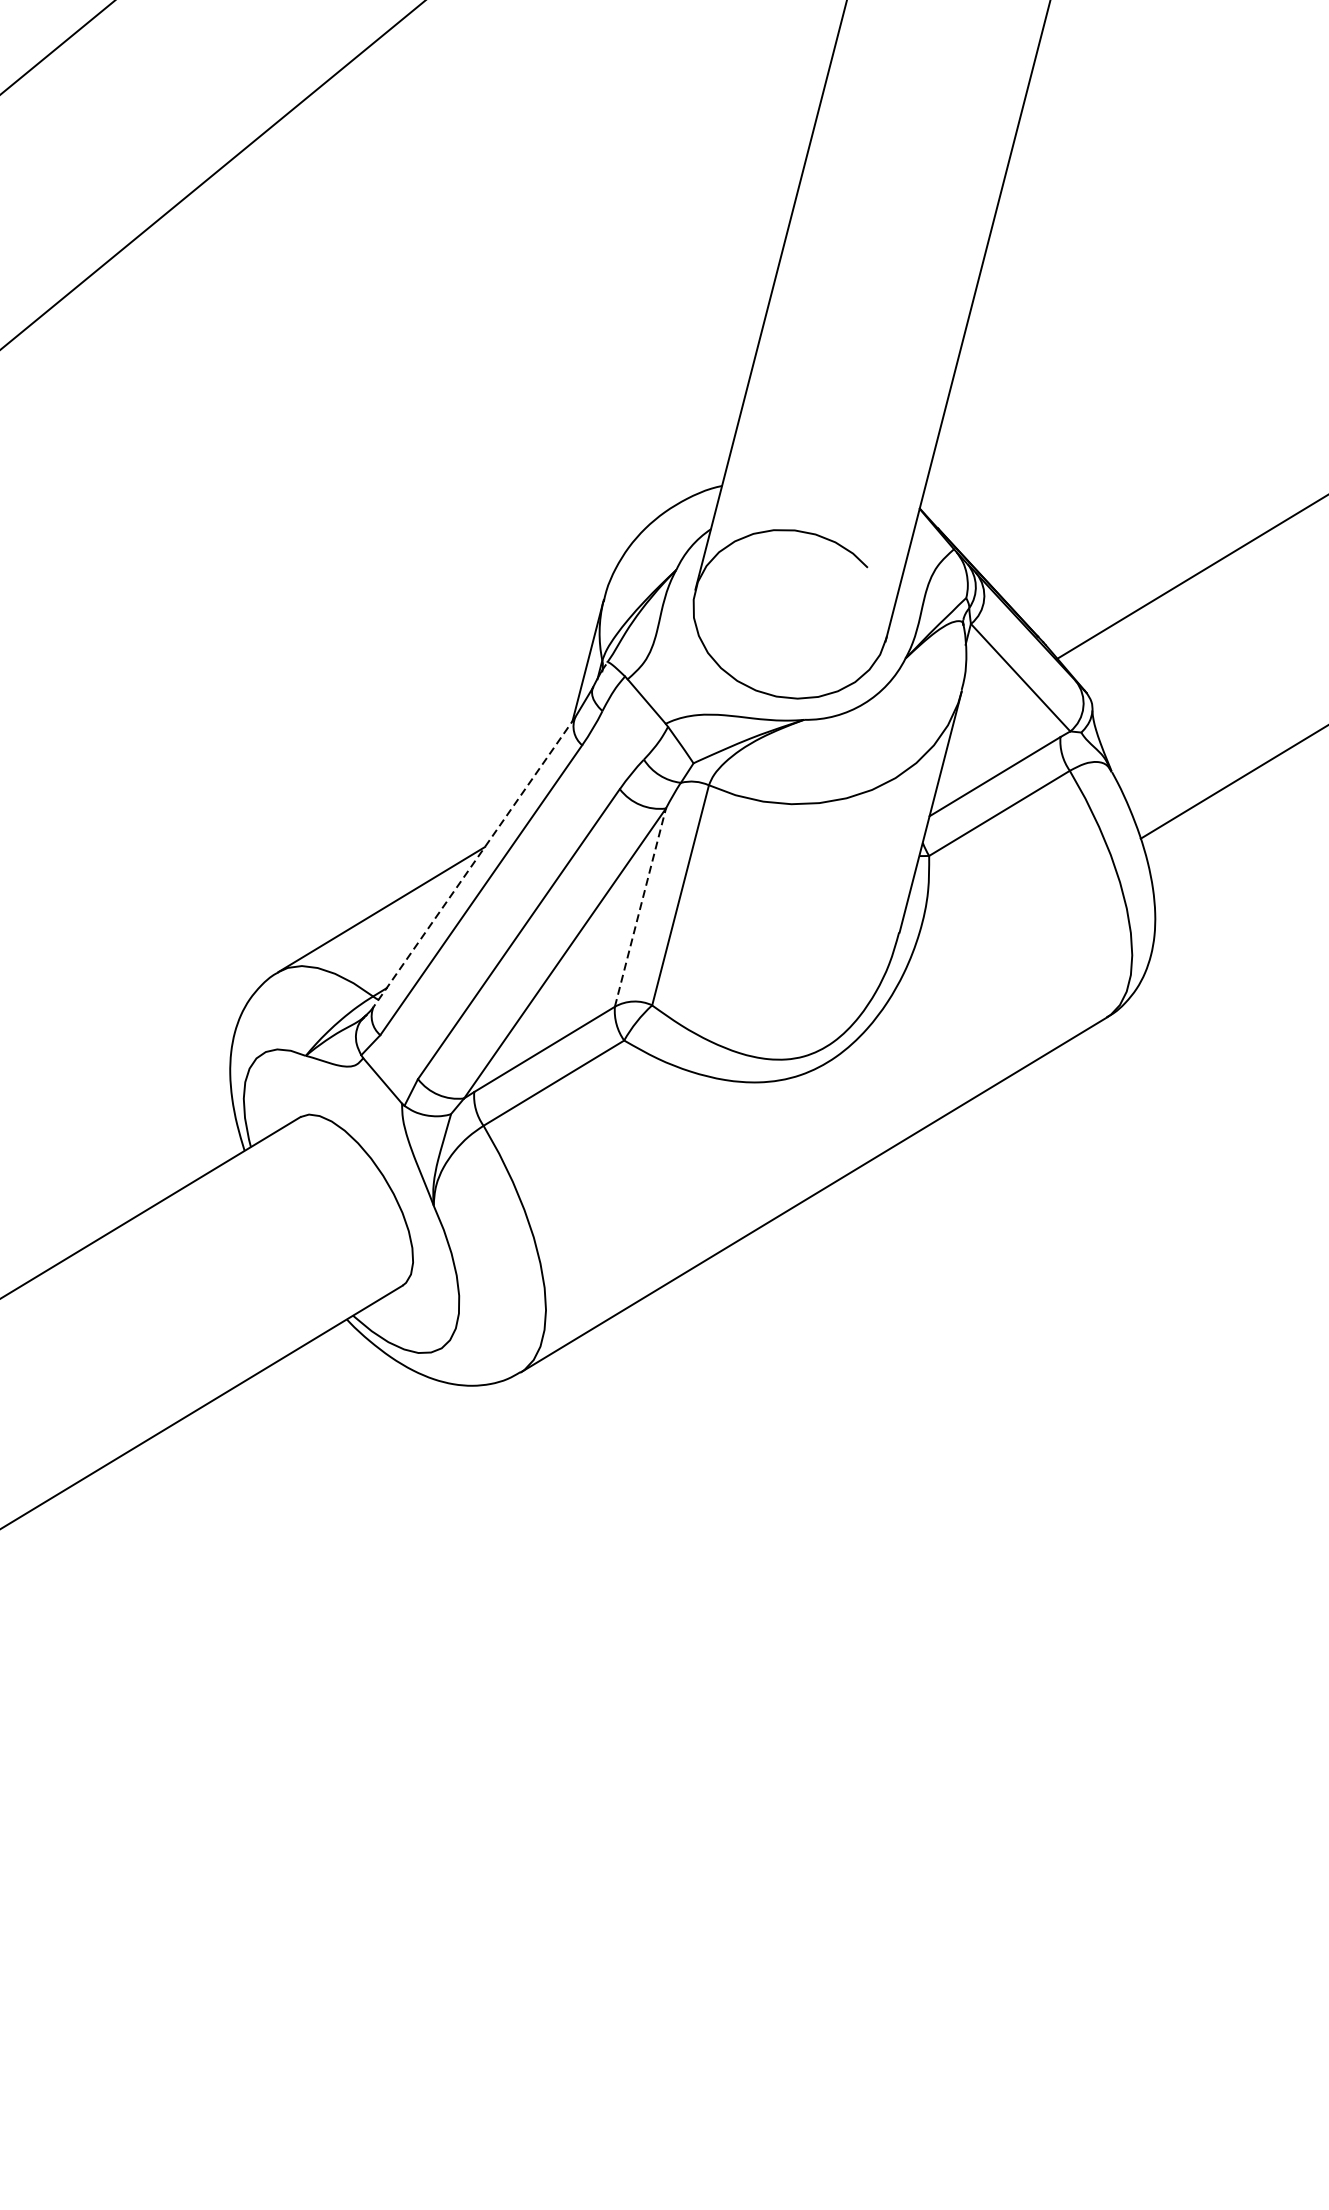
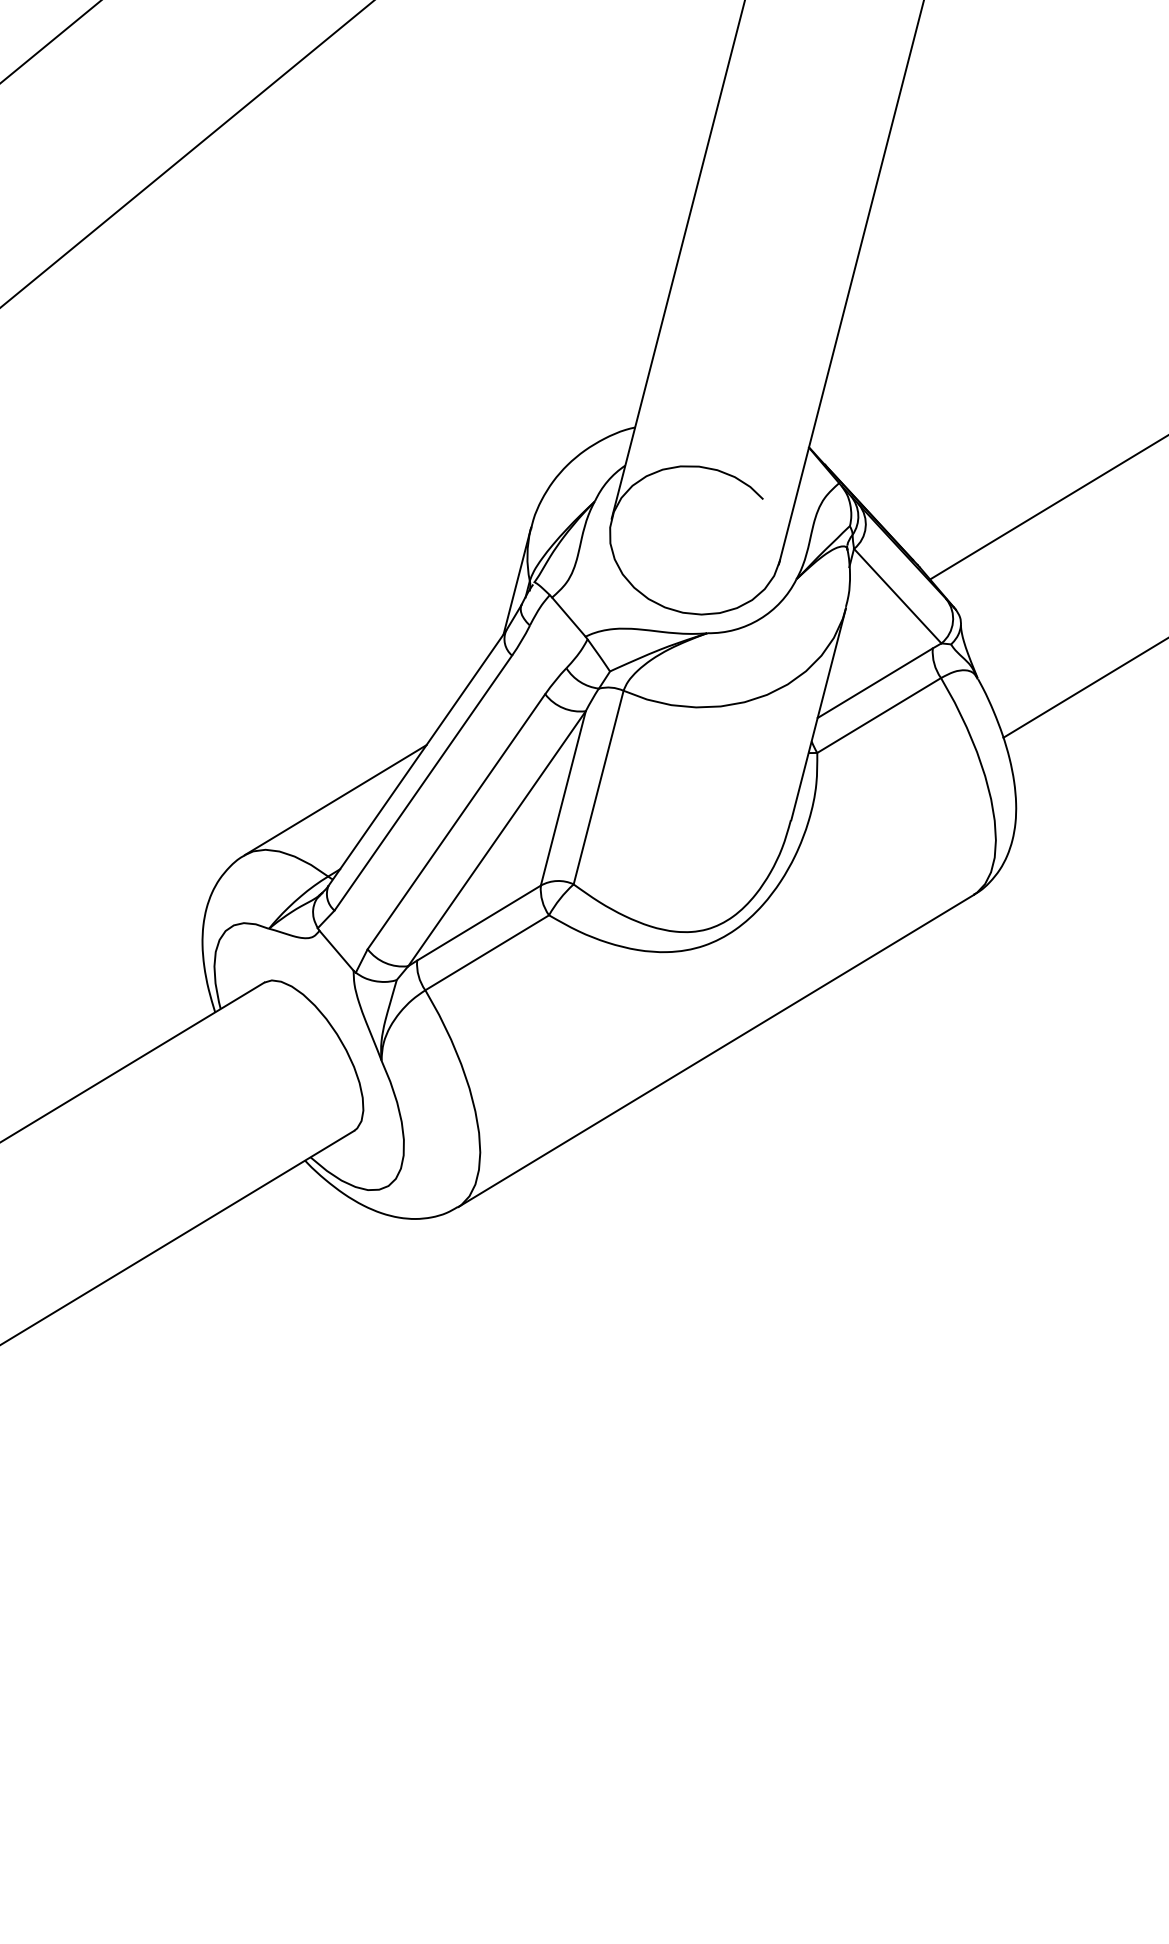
line: (474, 862) -> (417, 758), dashed -> solid
line: (640, 906) -> (563, 797), dashed -> solid

